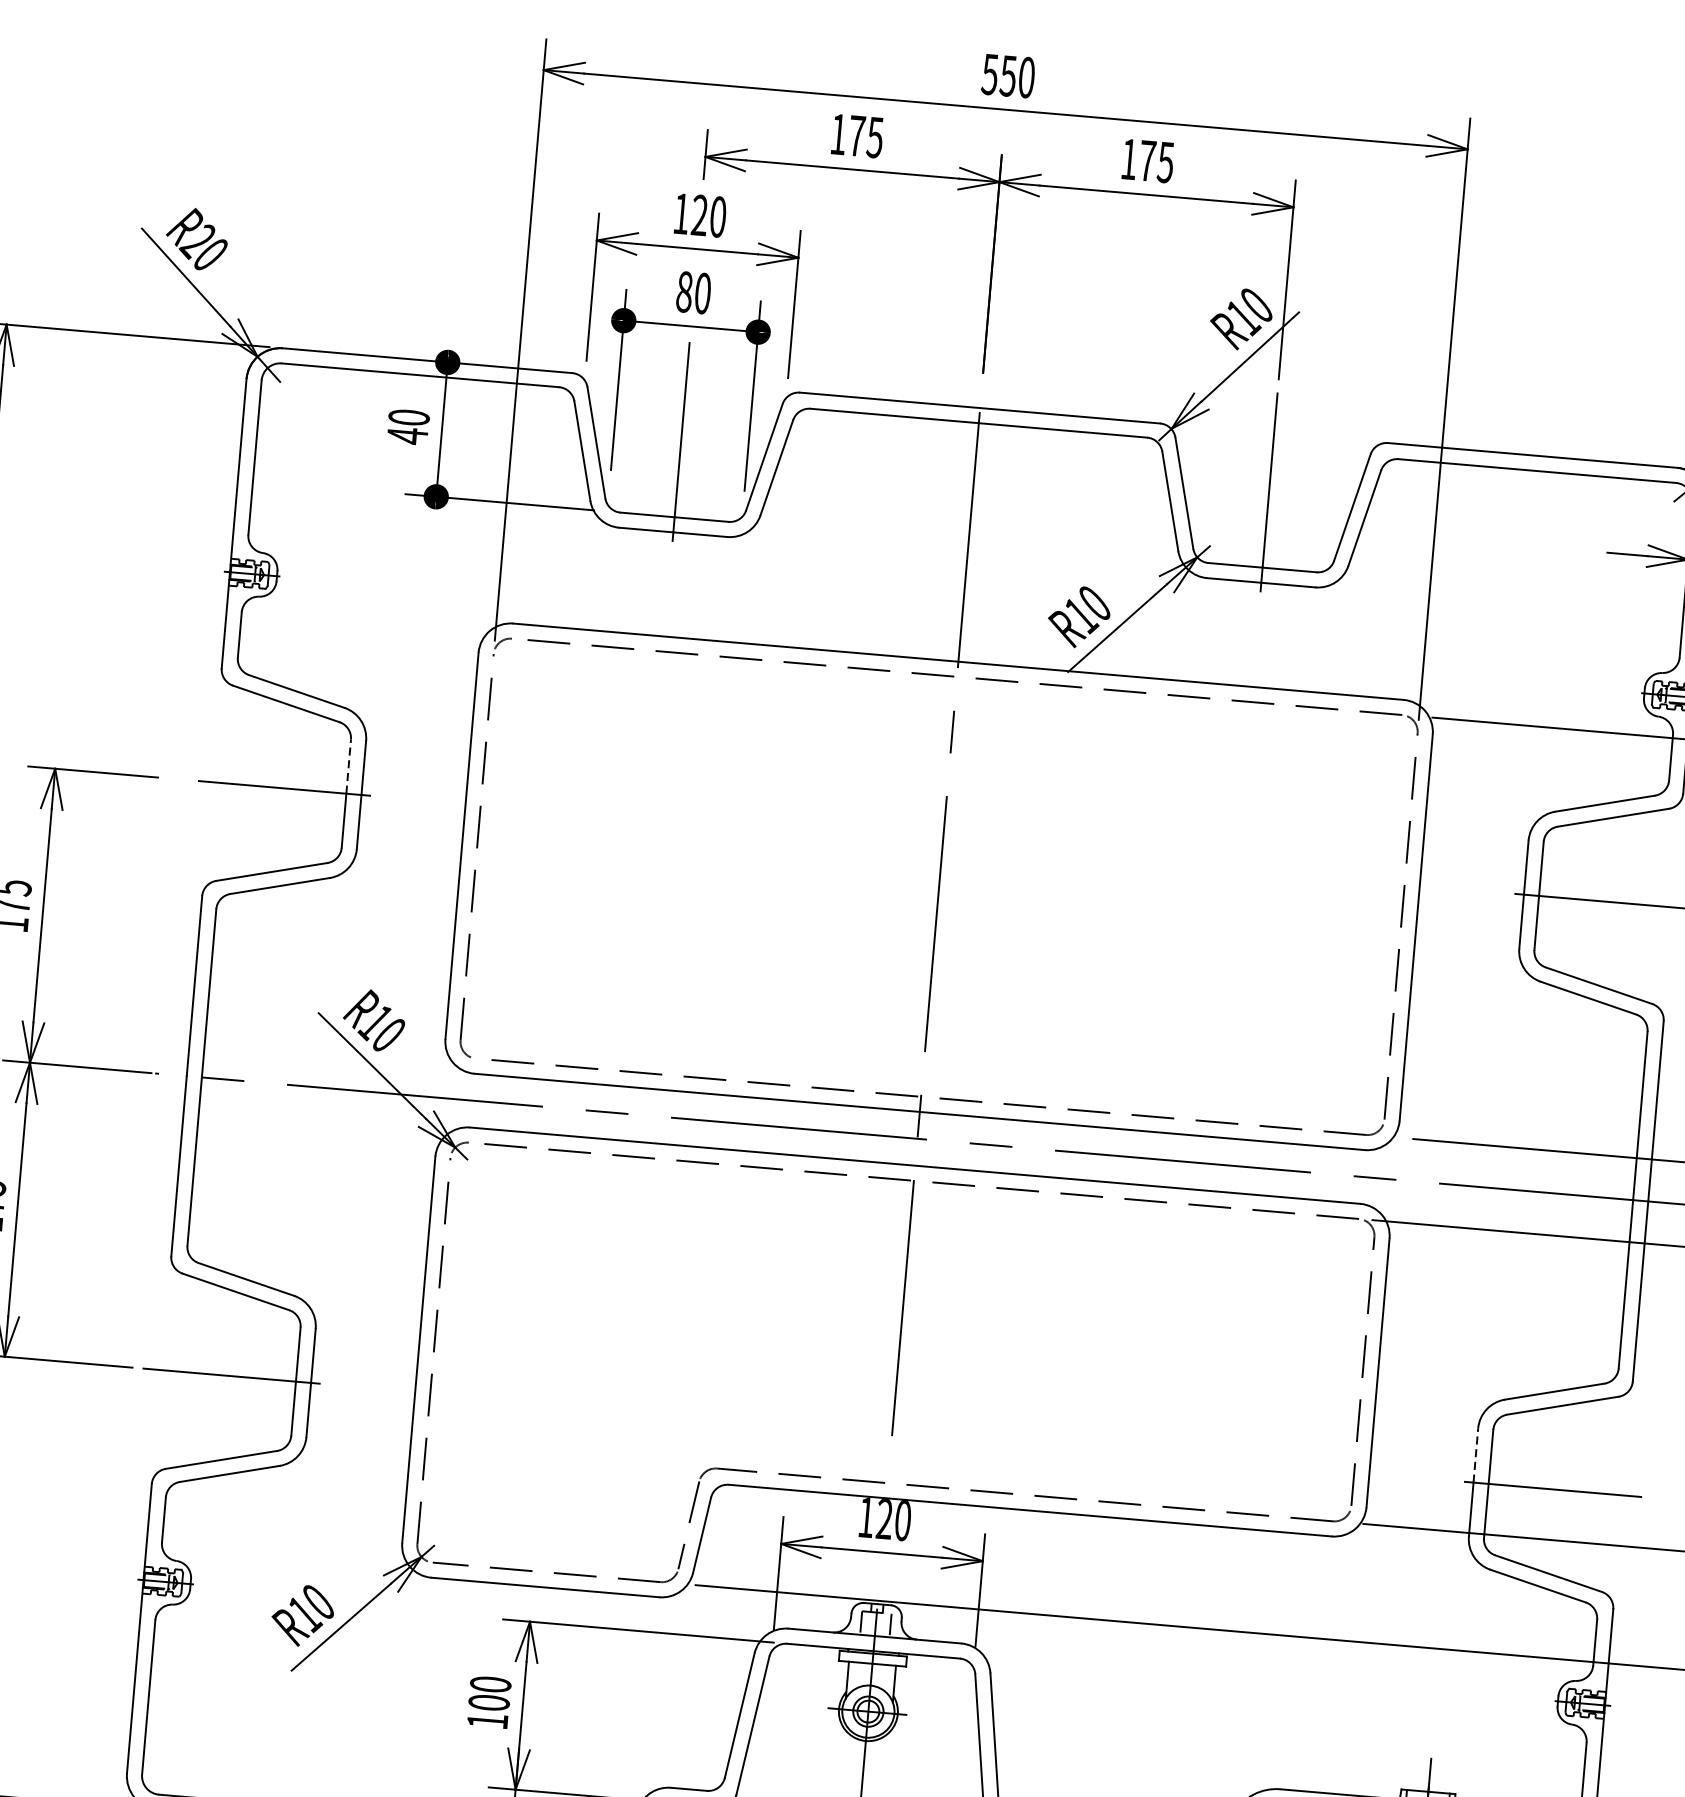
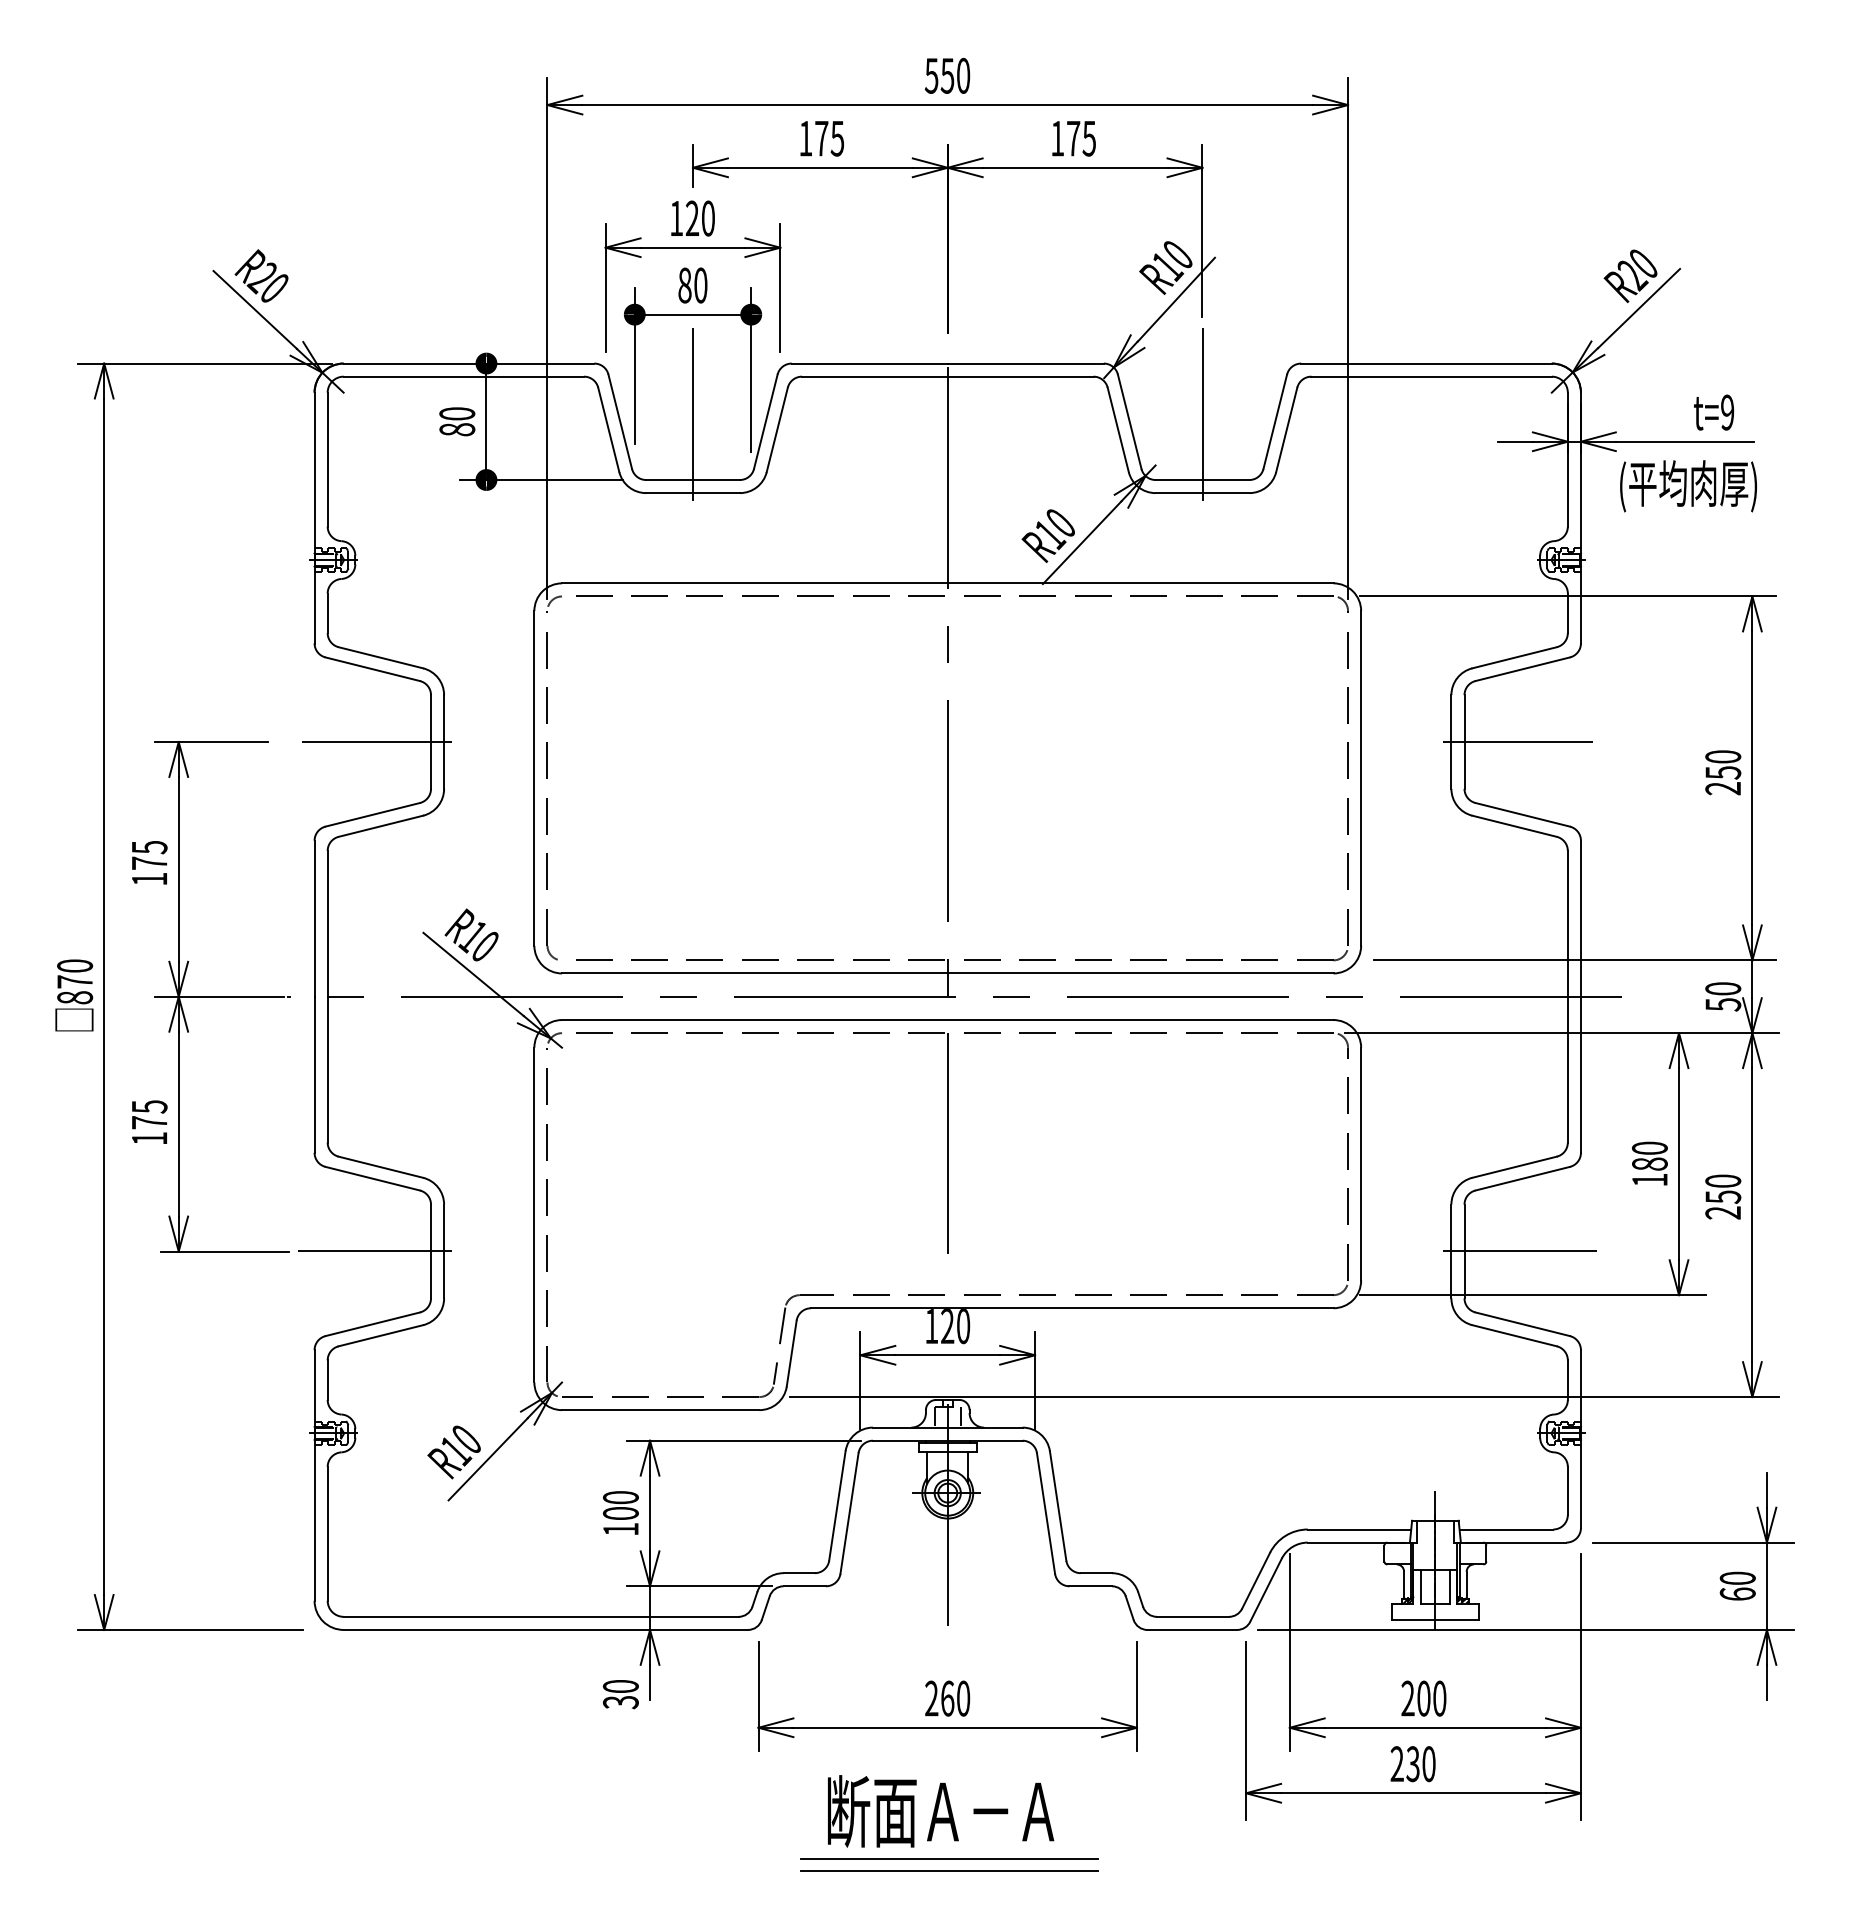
text: (407, 435) -> (457, 429), 40 -> 80
line: (349, 766) -> (431, 718), dashed -> solid
line: (1476, 1454) -> (1451, 1227), dashed -> solid

